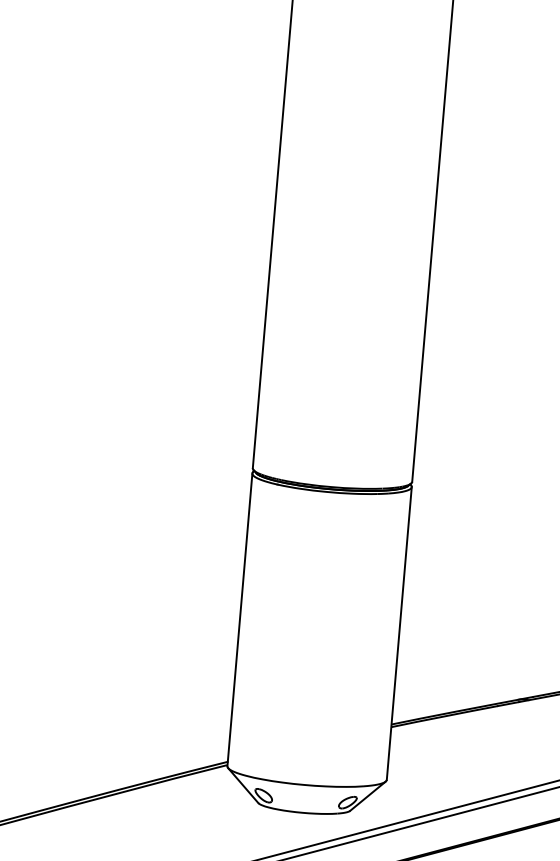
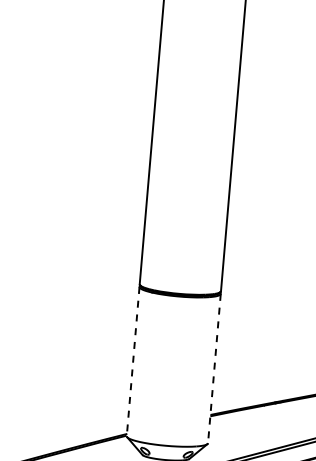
line: (240, 619) -> (133, 361), solid -> dashed
line: (399, 633) -> (214, 368), solid -> dashed

